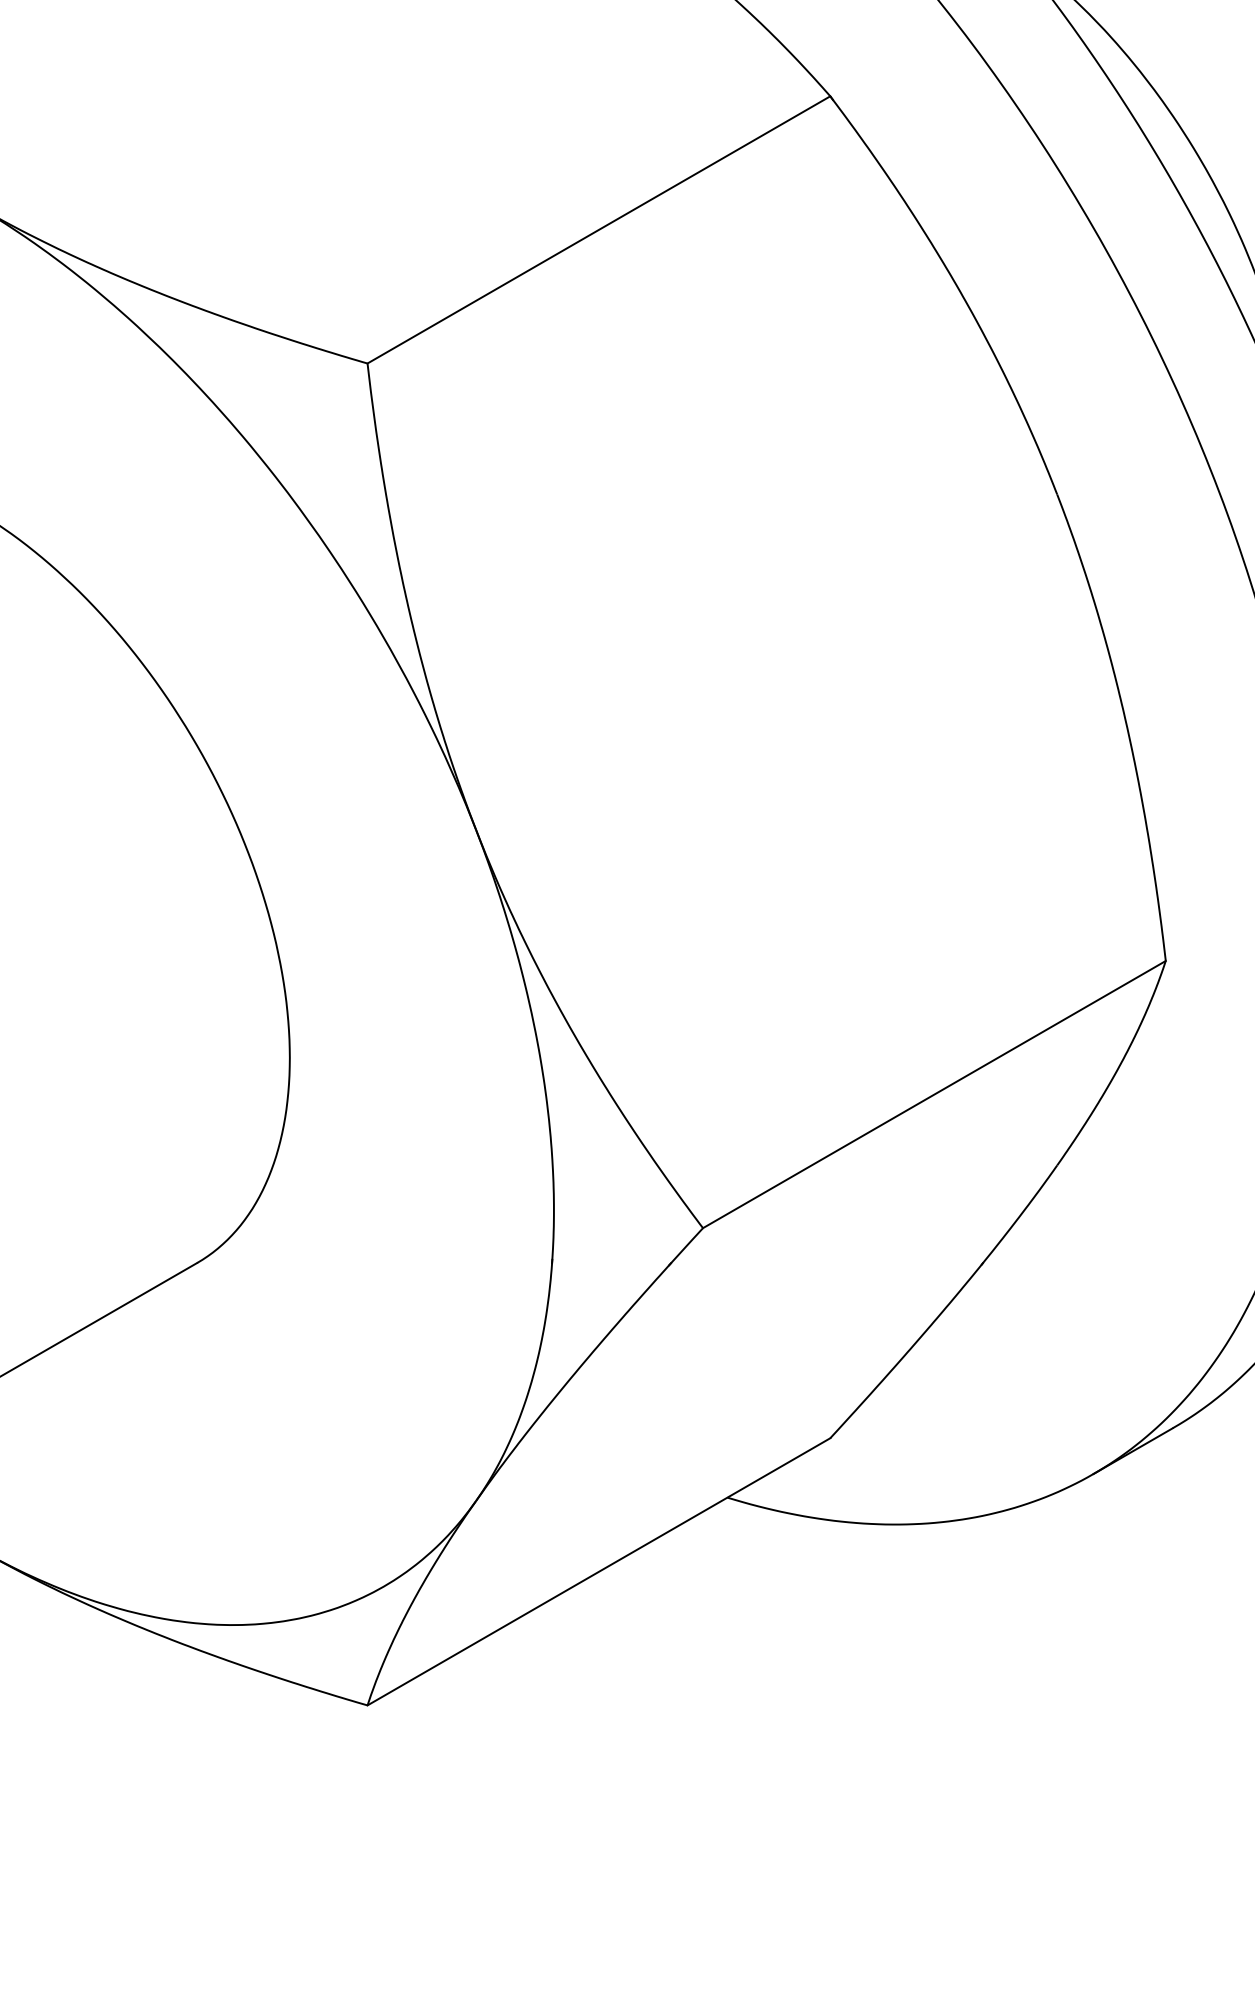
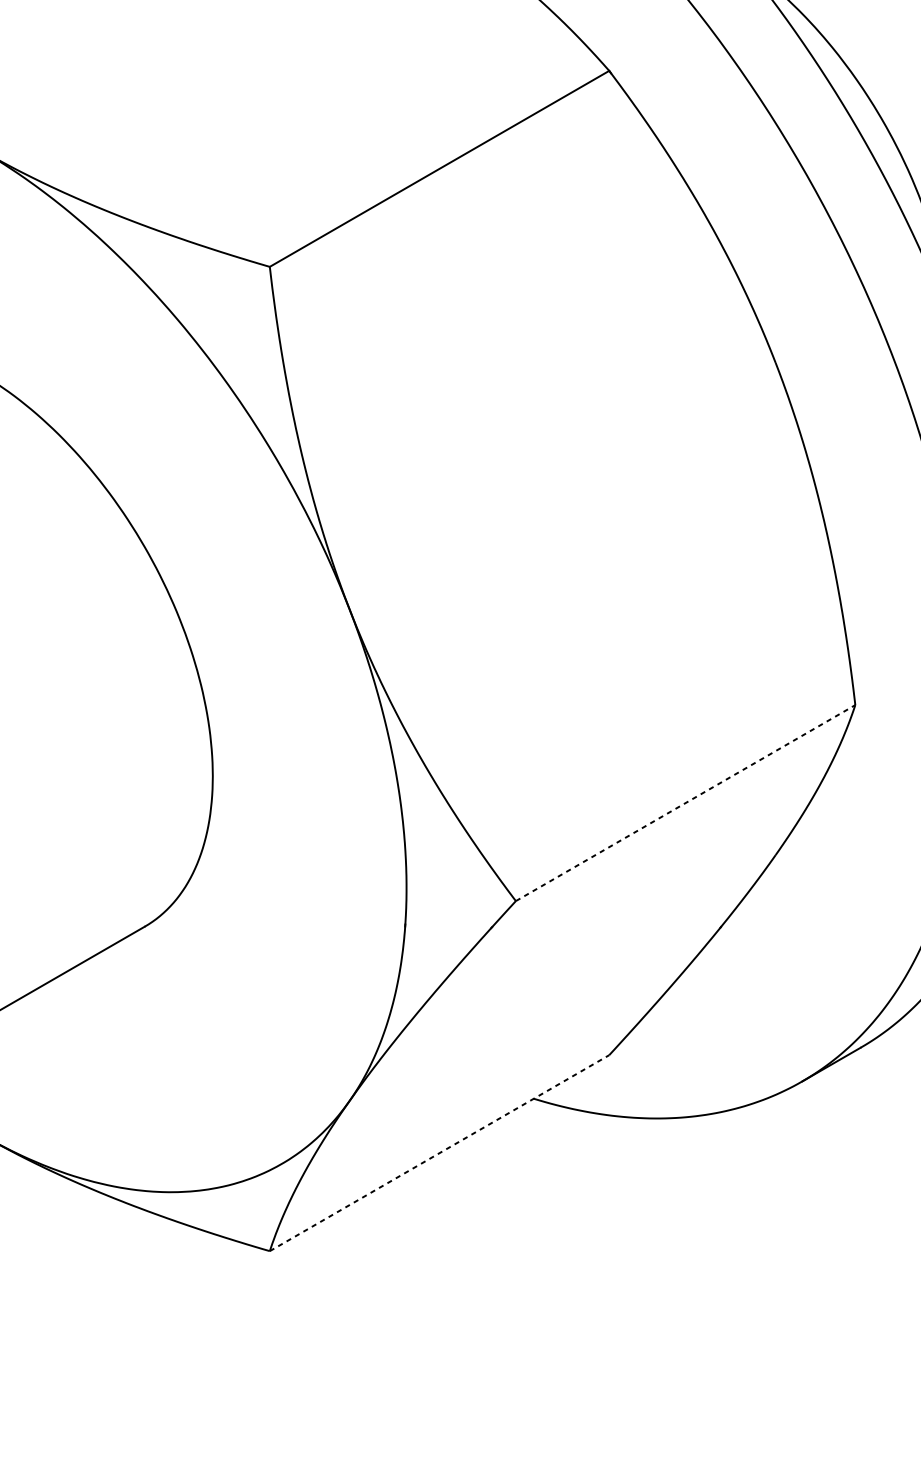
line: (934, 1094) -> (685, 803), solid -> dashed
line: (599, 1571) -> (439, 1152), solid -> dashed

